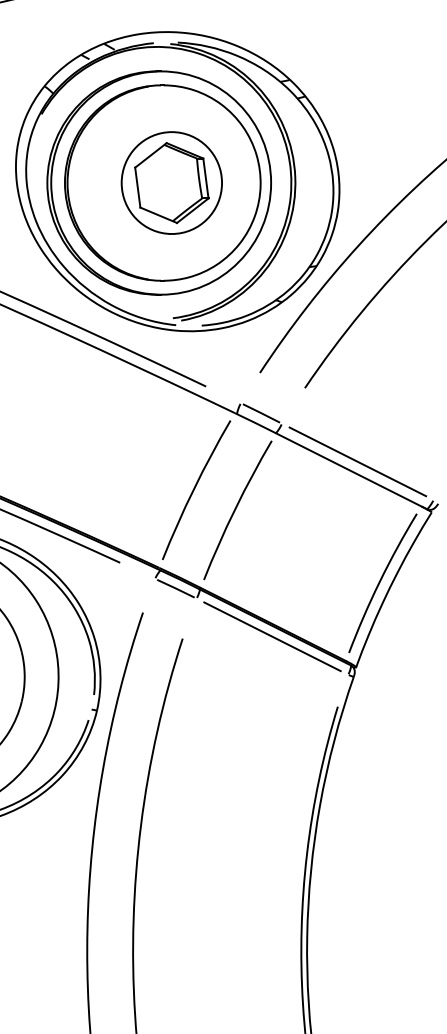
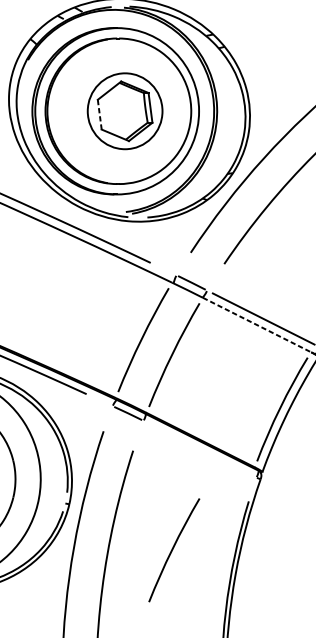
line: (137, 187) -> (99, 114), solid -> dashed
line: (349, 470) -> (257, 325), solid -> dashed
line: (272, 636) -> (200, 449), removed
curve: (236, 771) -> (173, 549), added

